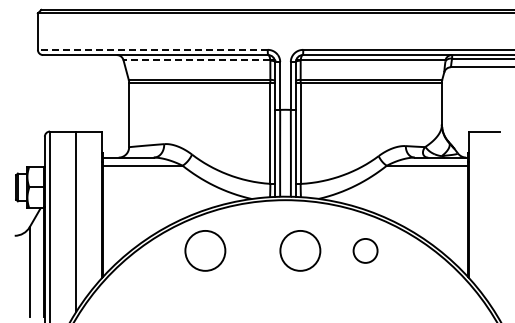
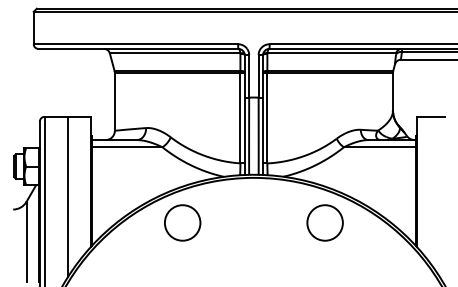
line: (152, 49) -> (135, 43), dashed -> solid
line: (196, 60) -> (174, 53), dashed -> solid
circle: (300, 250) -> (267, 222), removed
circle: (365, 250) -> (325, 222), size x1.67

